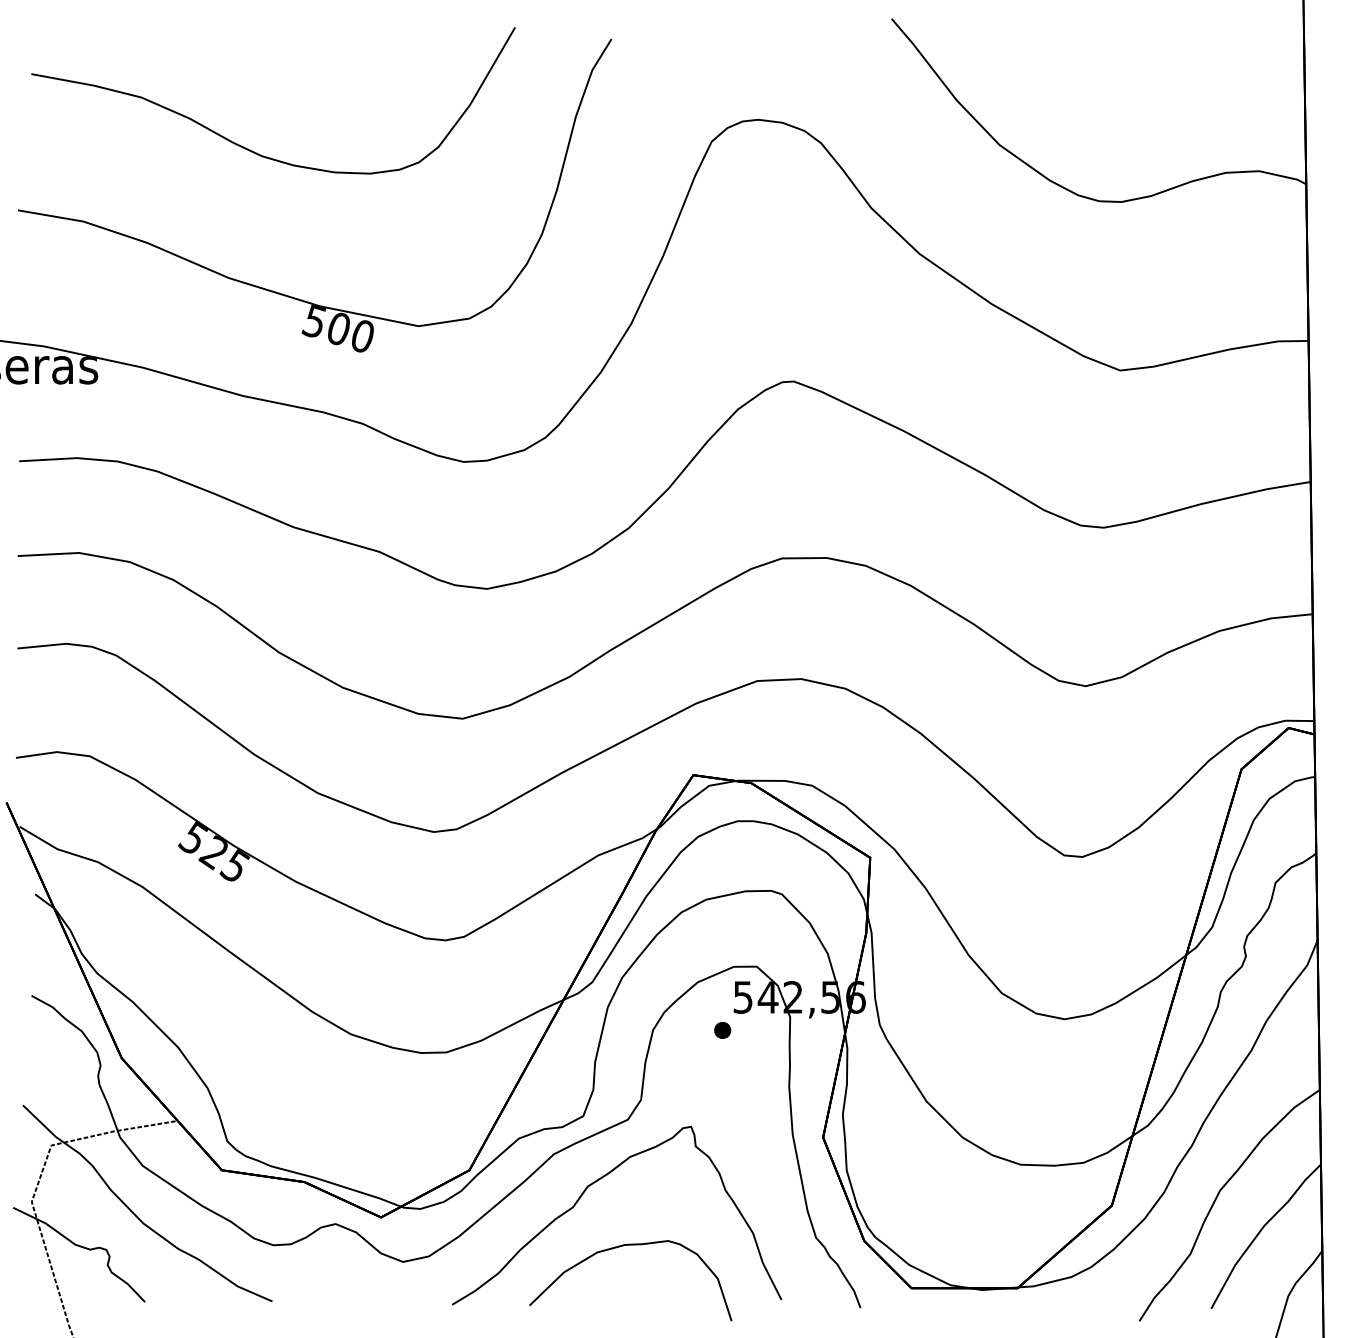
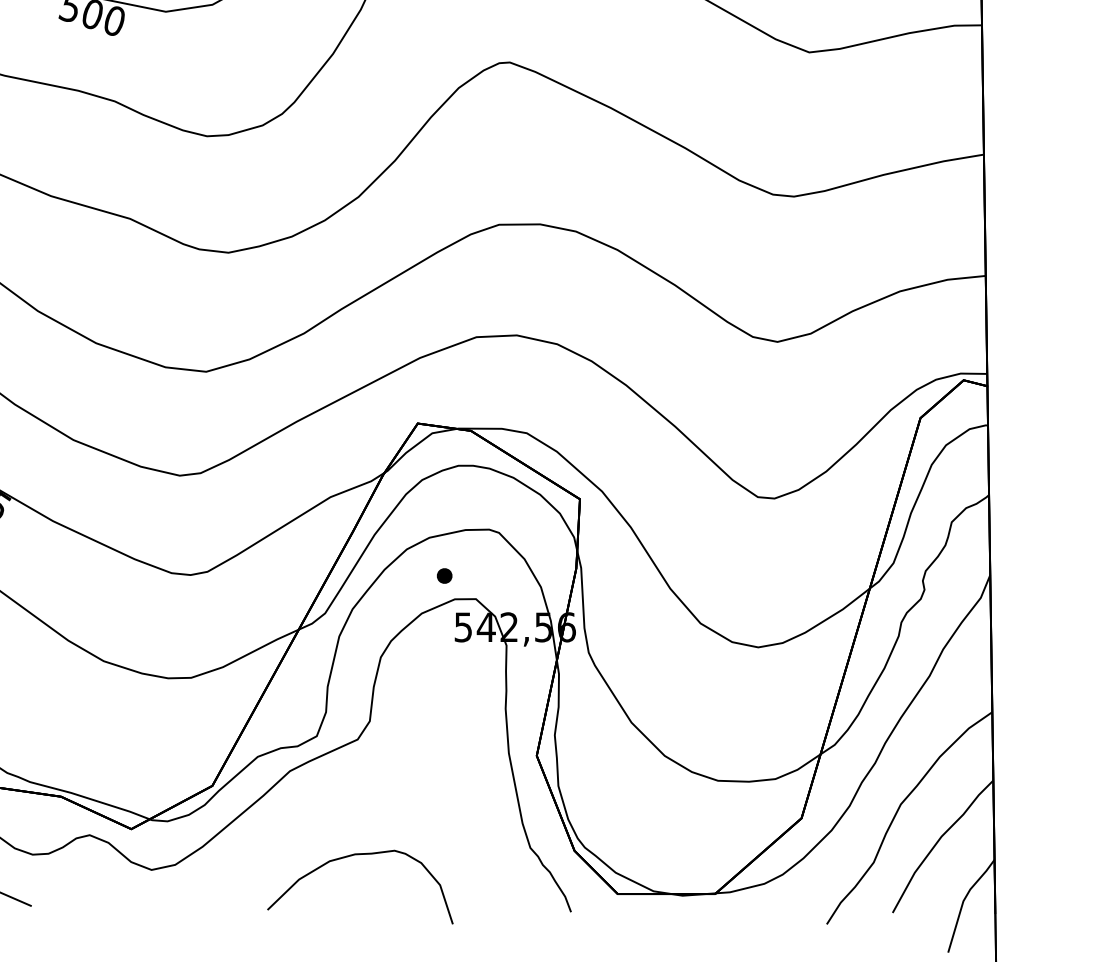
part: (722, 1030) -> (444, 576), moved
curve: (596, 1182) -> (328, 797), removed

